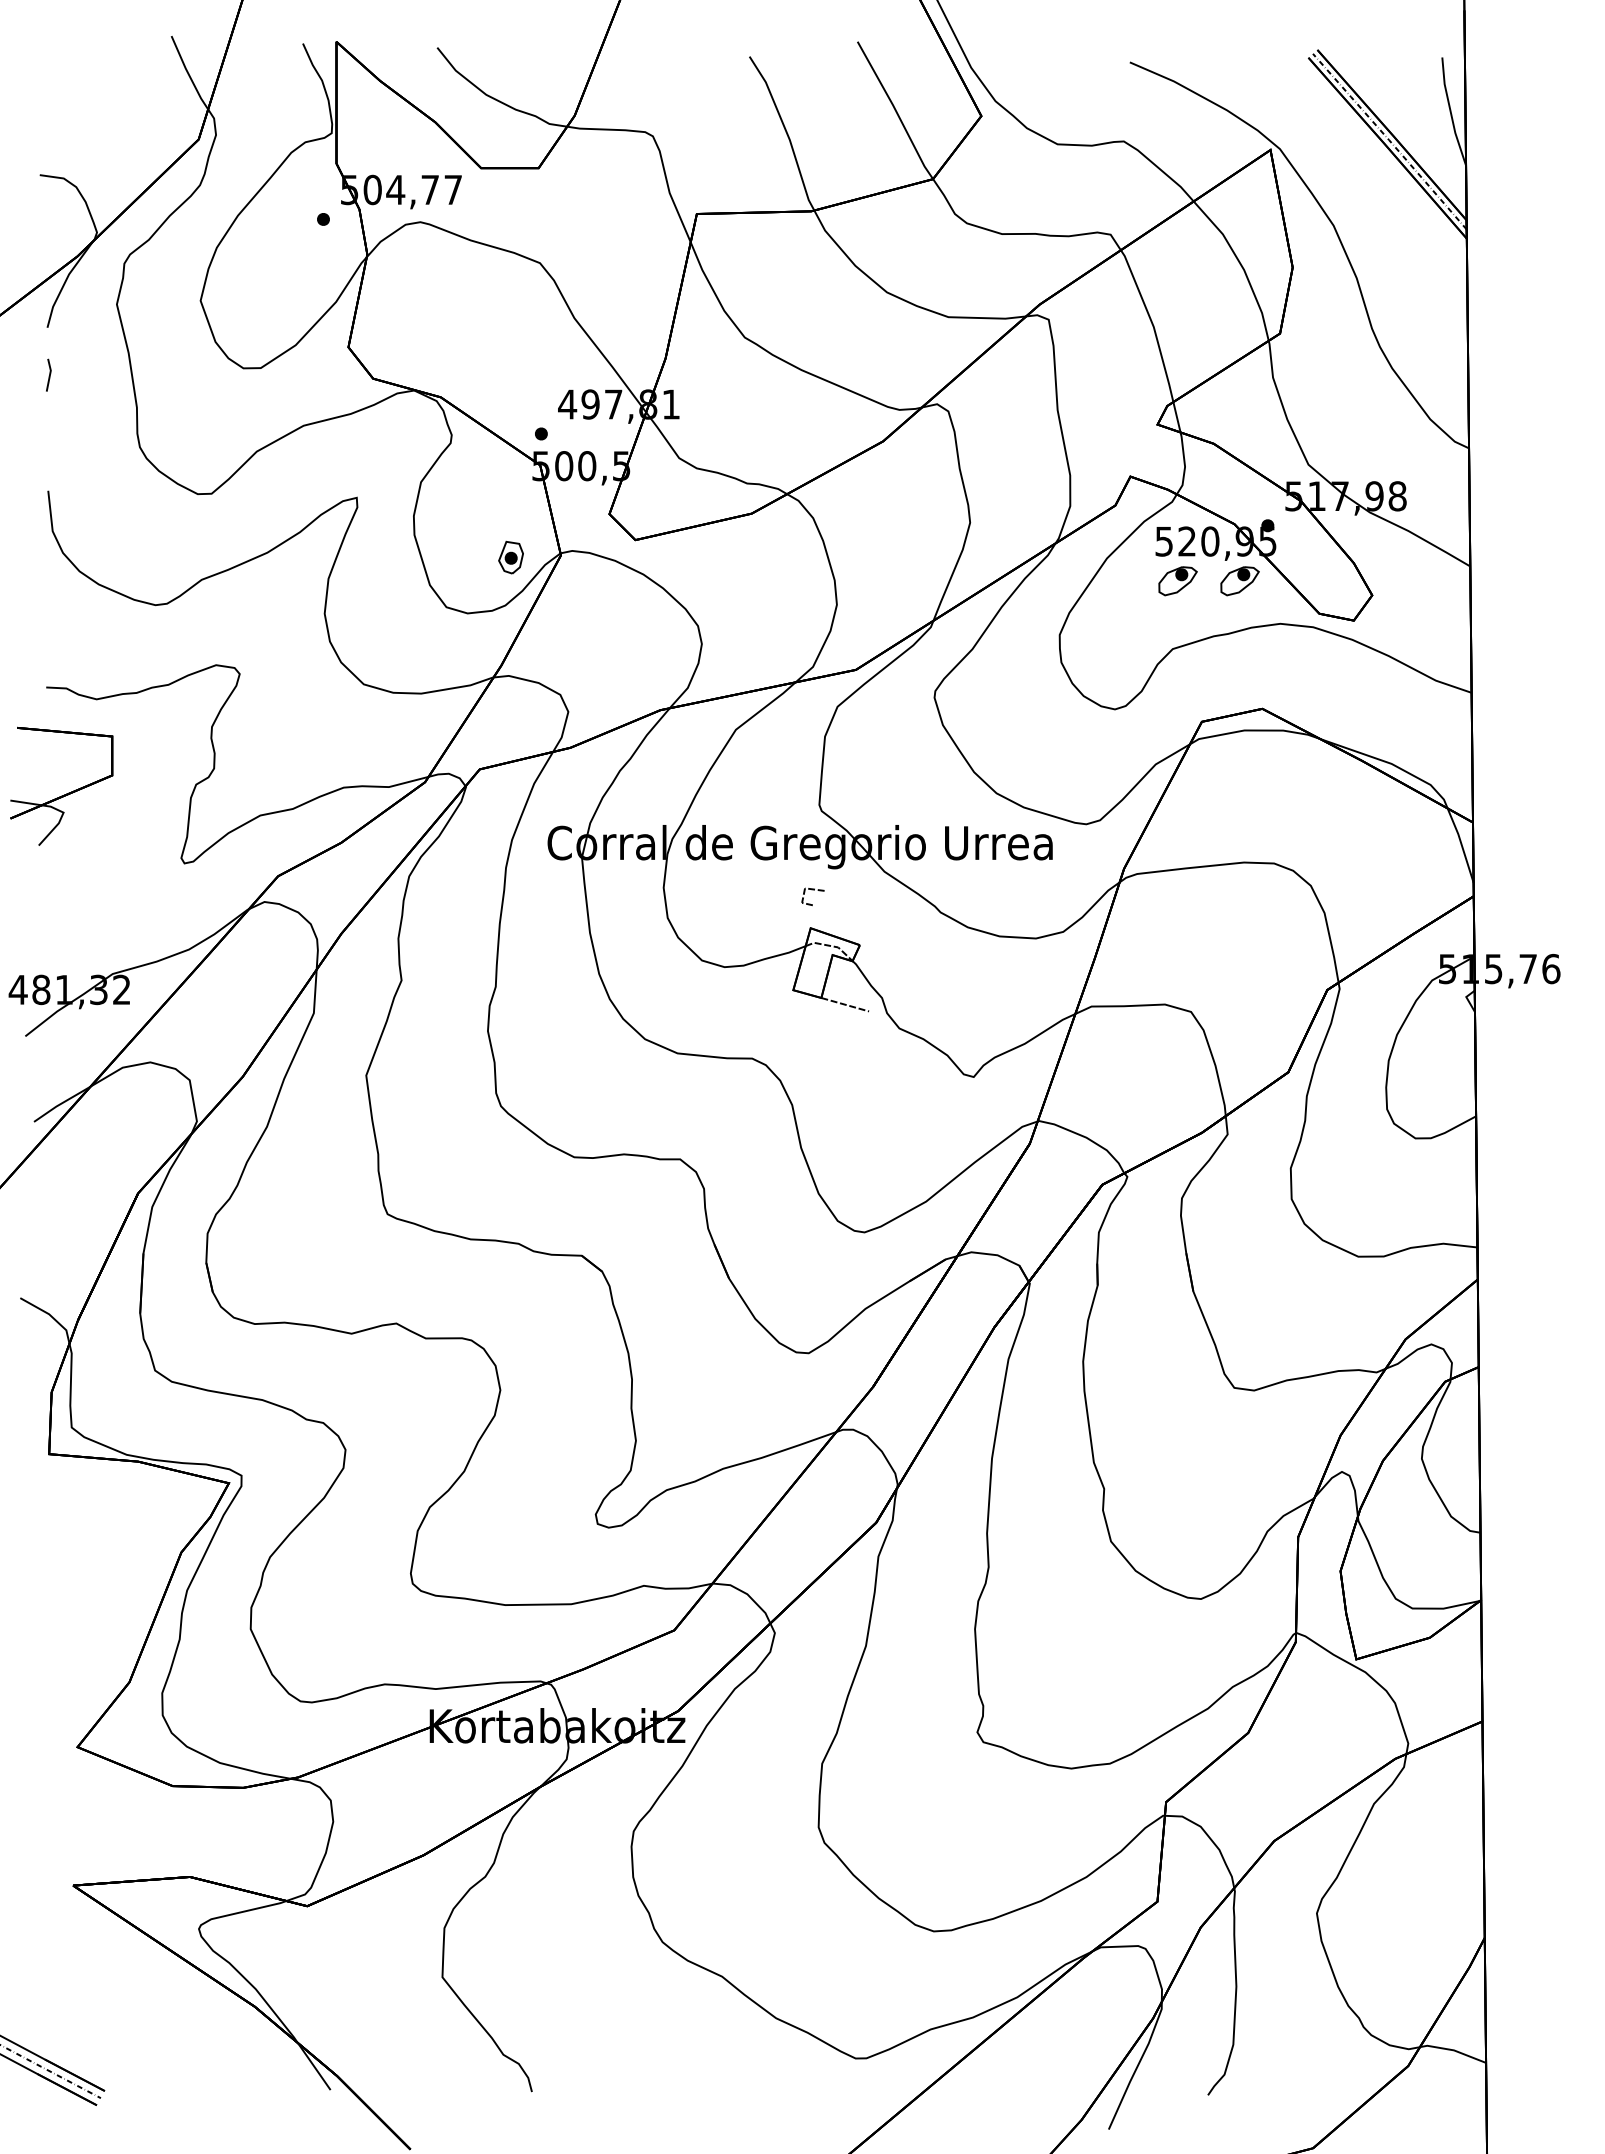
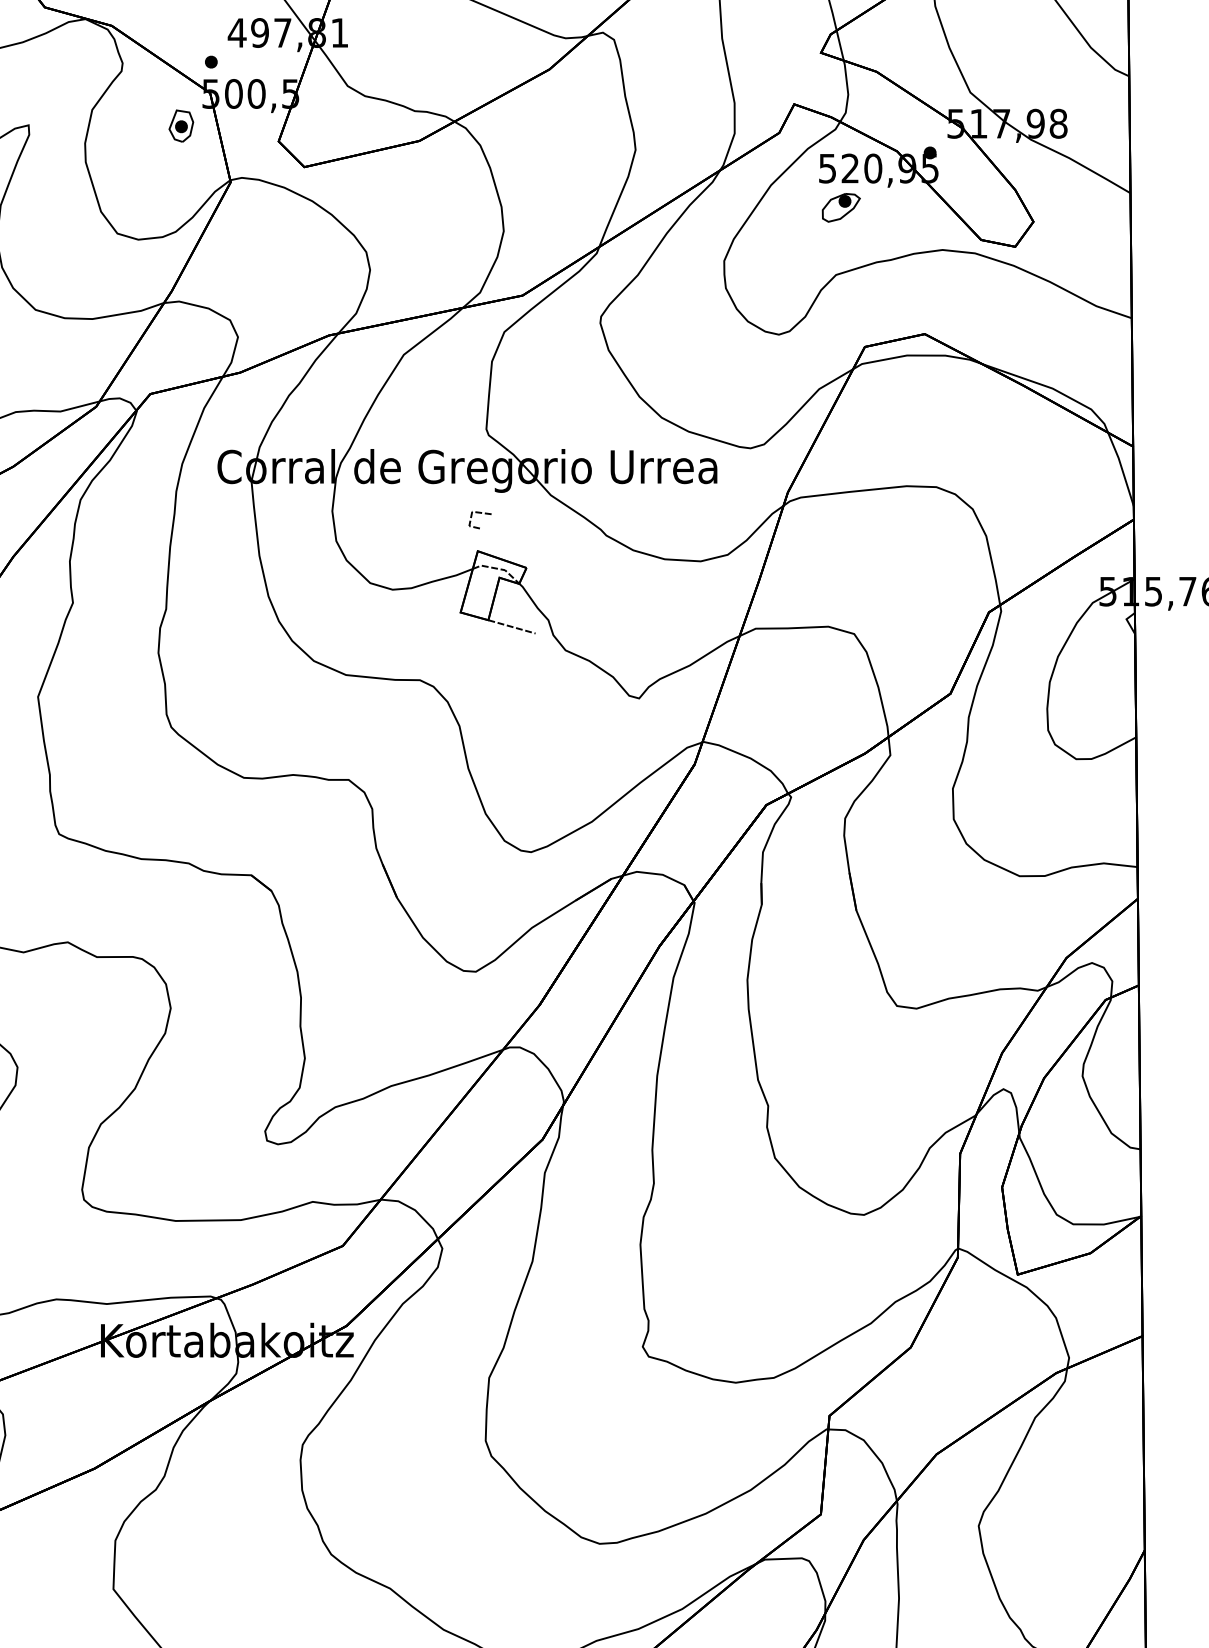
part: (510, 557) -> (180, 125), moved
part: (1239, 581) -> (902, 208), removed

